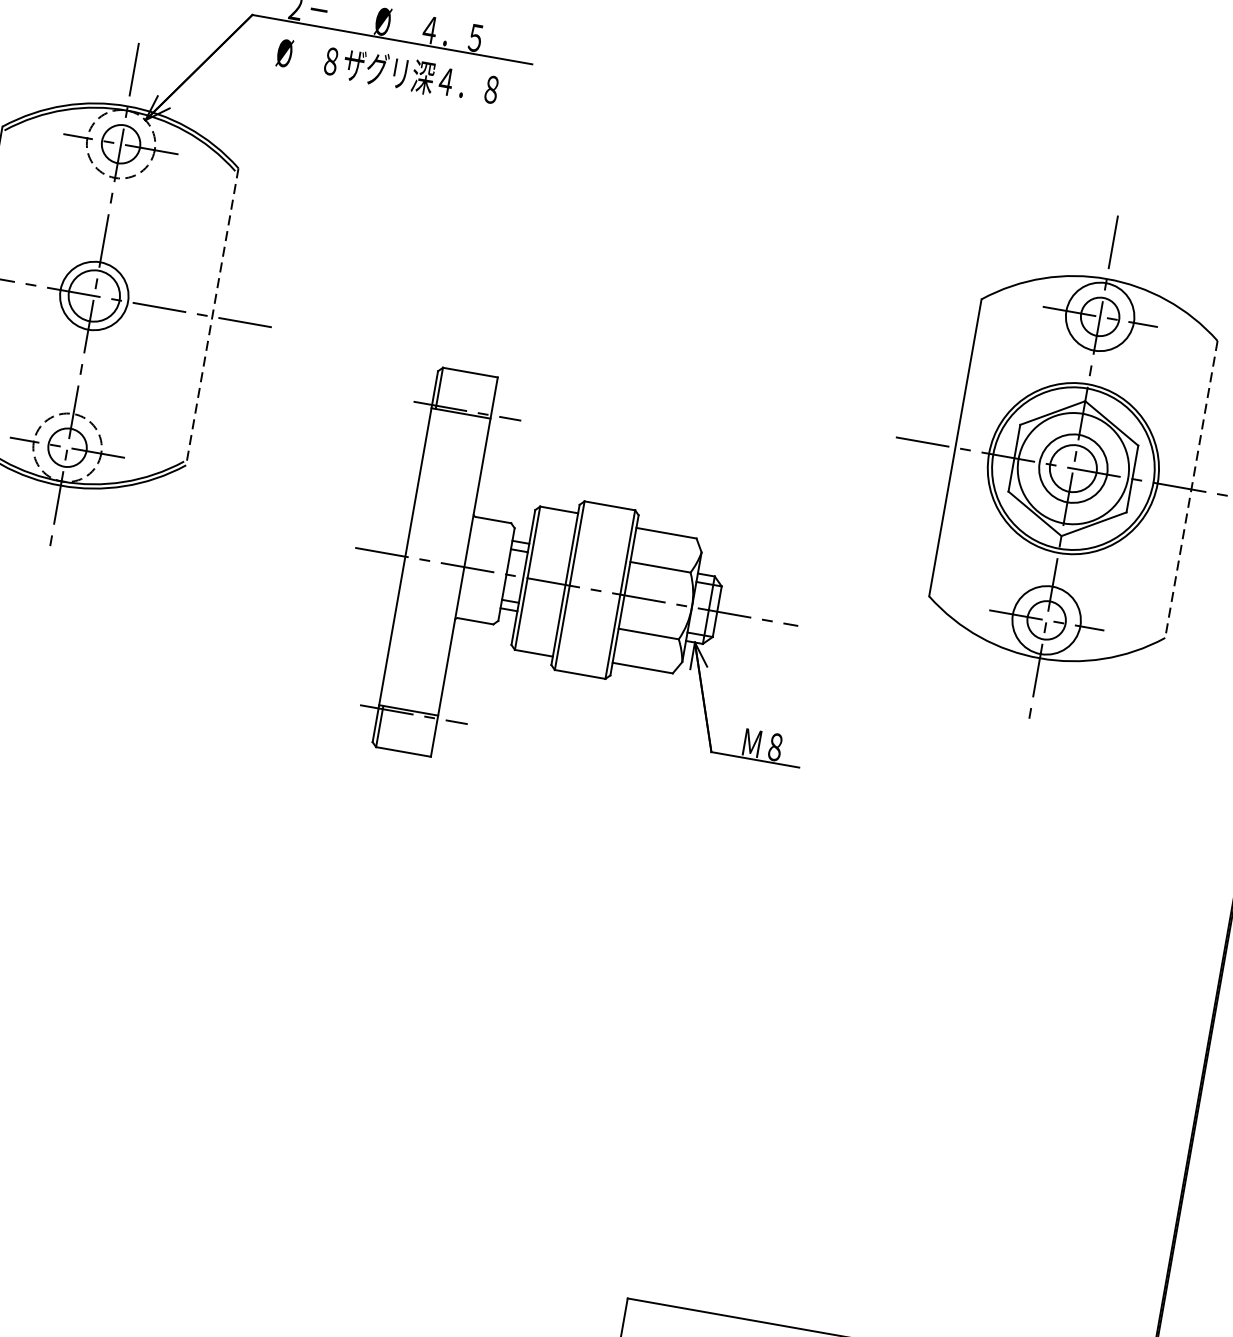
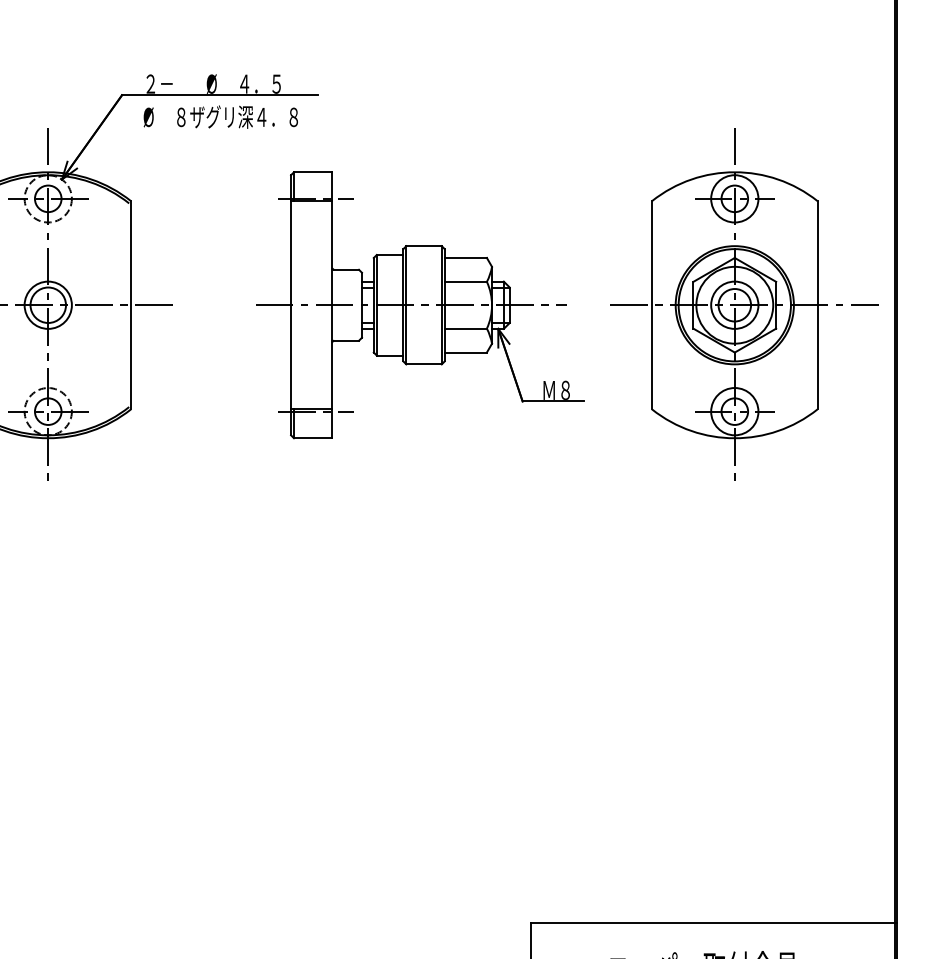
line: (212, 317) -> (131, 305), dashed -> solid
line: (1191, 489) -> (817, 305), dashed -> solid
part: (589, 589) -> (420, 305), moved

